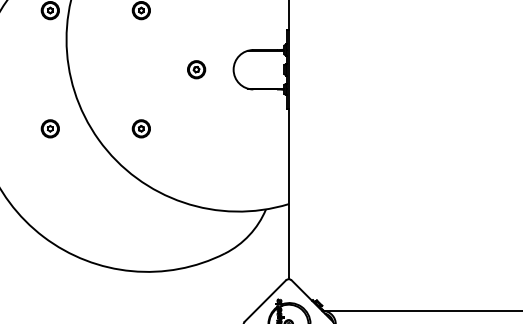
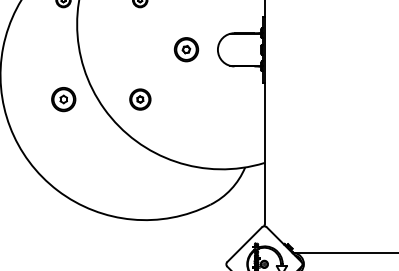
part: (196, 69) -> (186, 49), size x1.6
part: (49, 128) -> (62, 99), size x1.6
part: (140, 128) -> (139, 99), size x1.4

